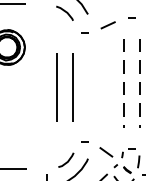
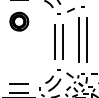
line: (122, 84) -> (78, 40), dashed -> solid
line: (140, 84) -> (87, 40), dashed -> solid
part: (64, 86) -> (58, 41), moved

